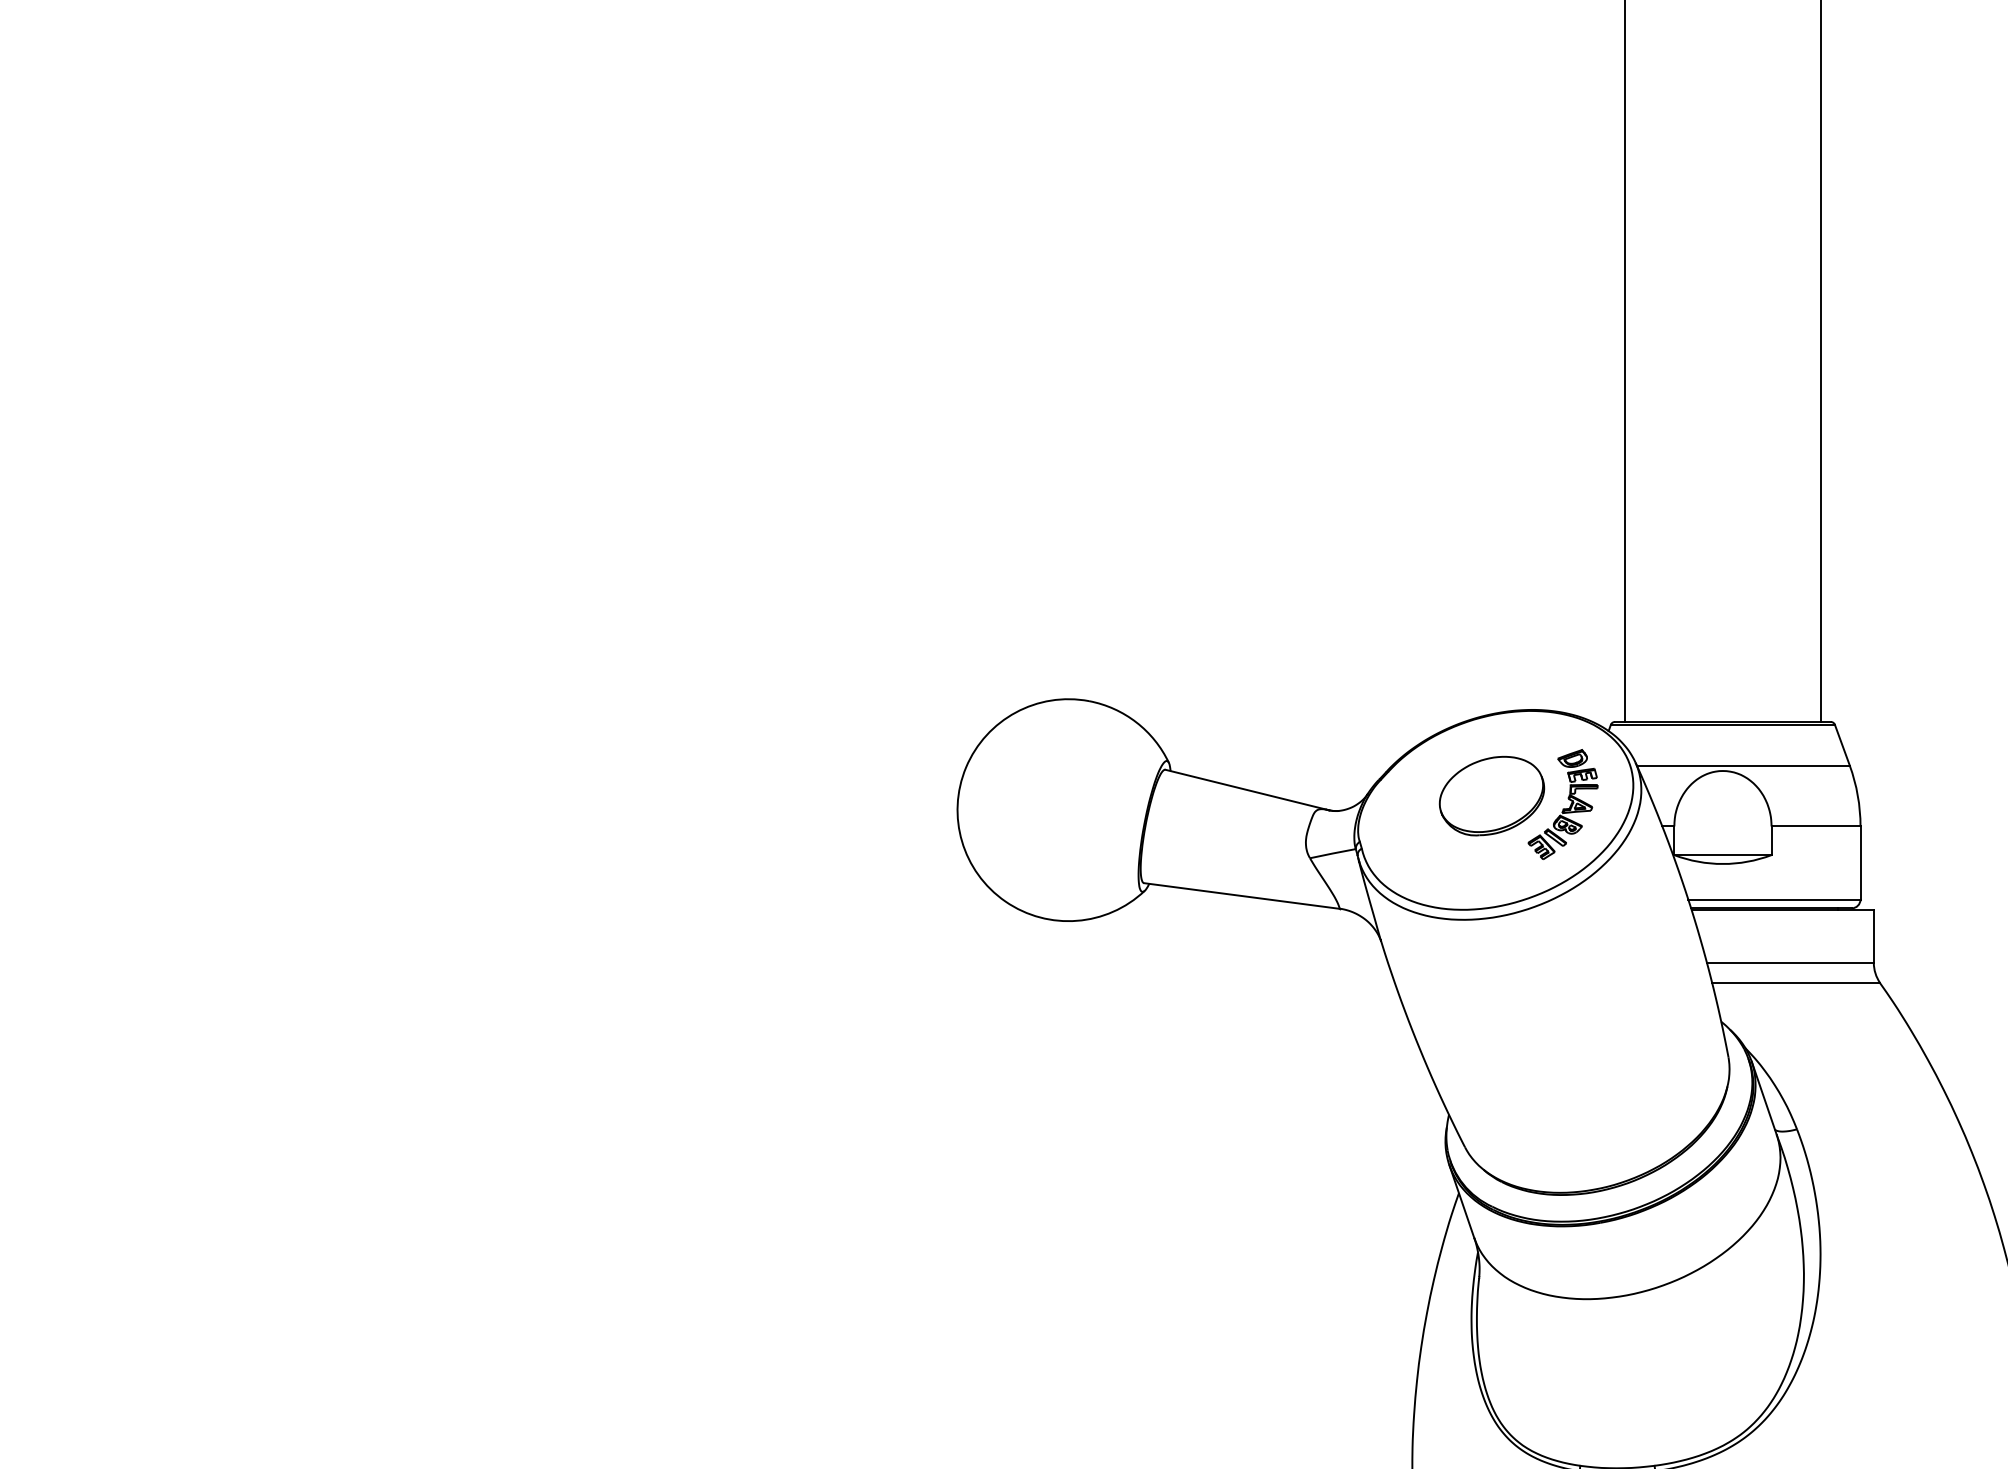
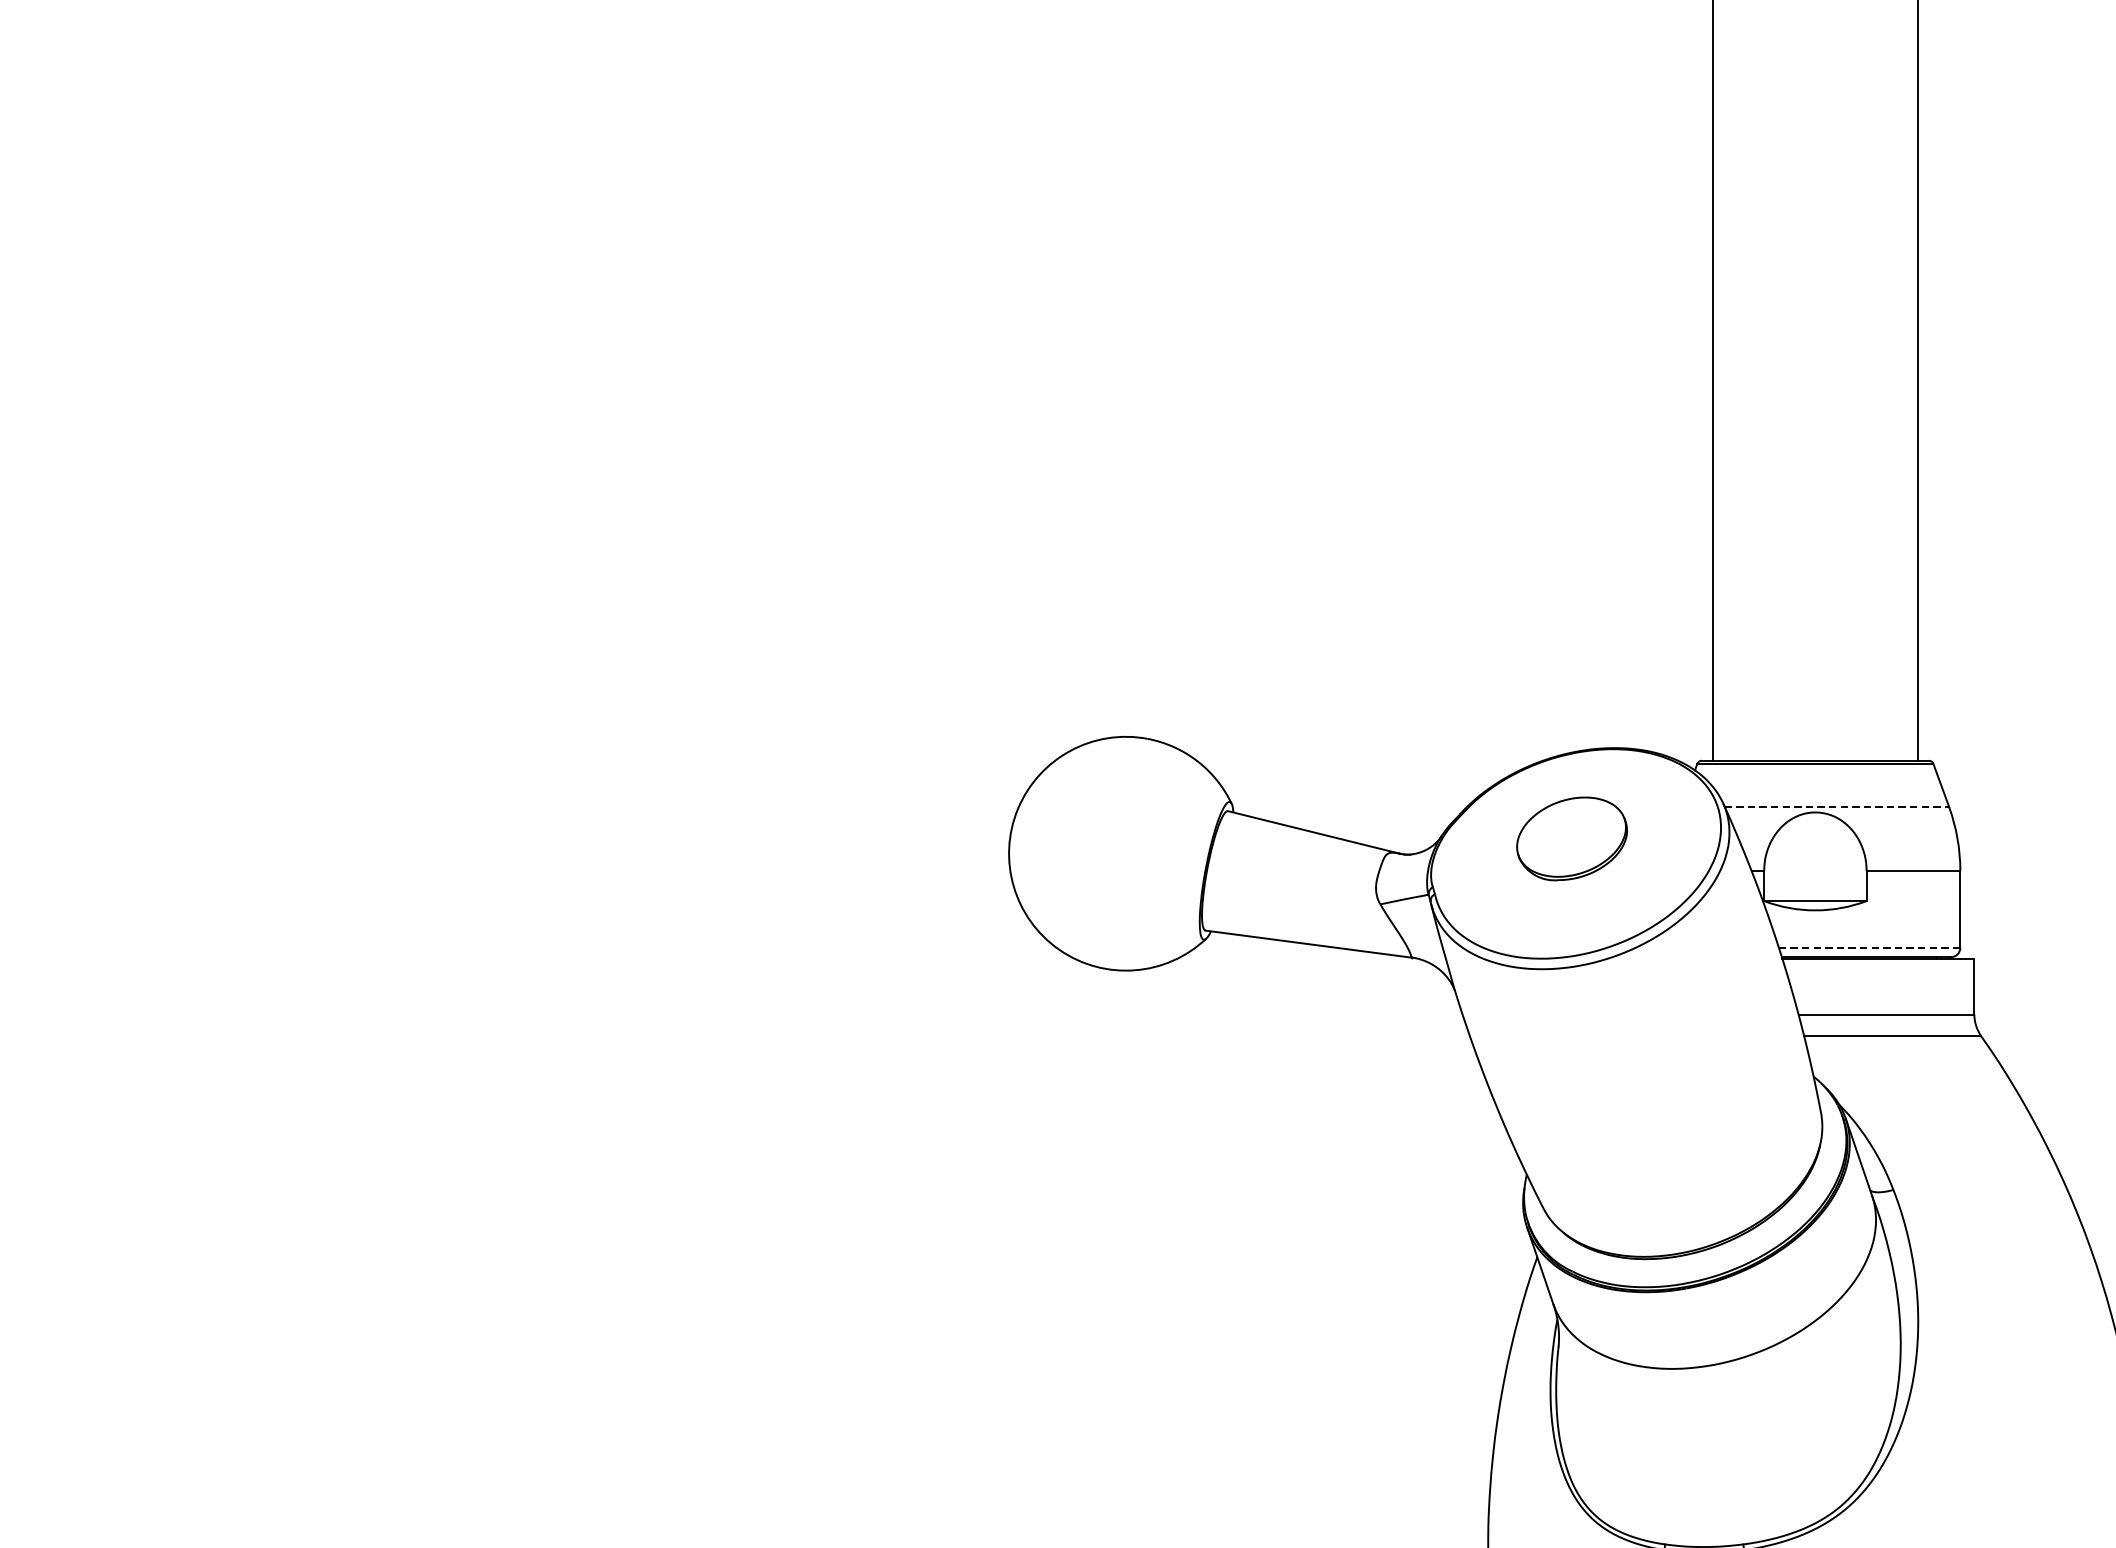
line: (1743, 765) -> (1837, 806), solid -> dashed
part: (1562, 804) -> (1646, 847), removed
line: (1774, 899) -> (1869, 947), solid -> dashed

